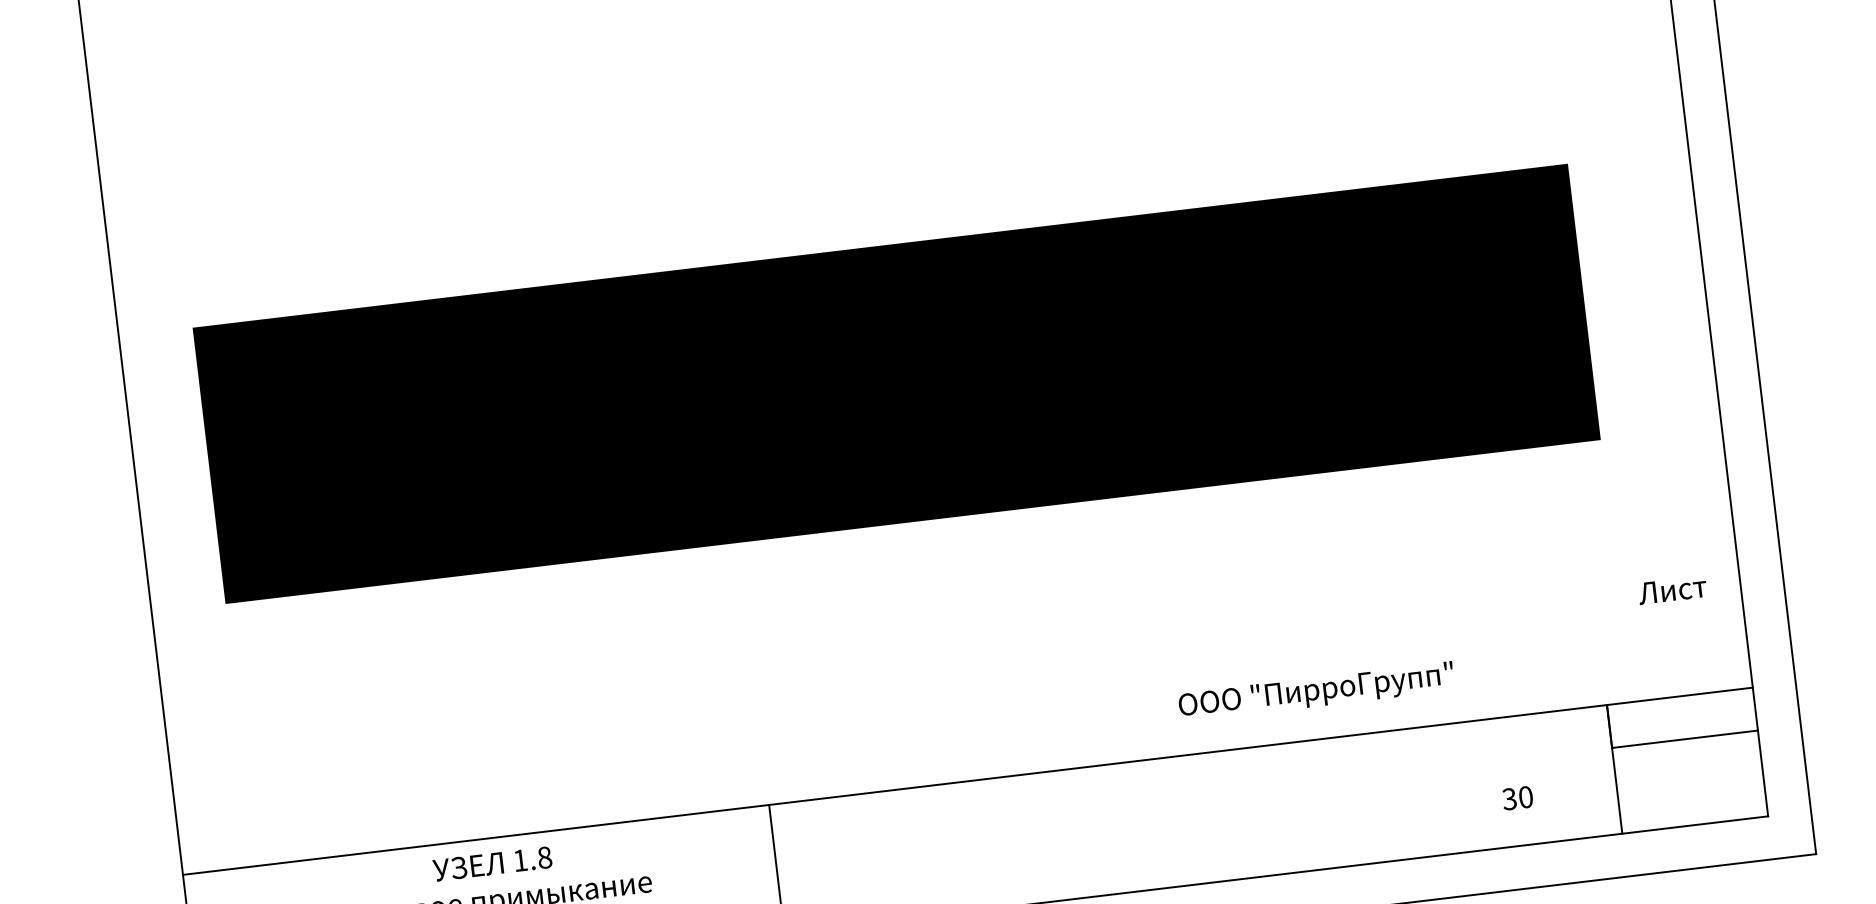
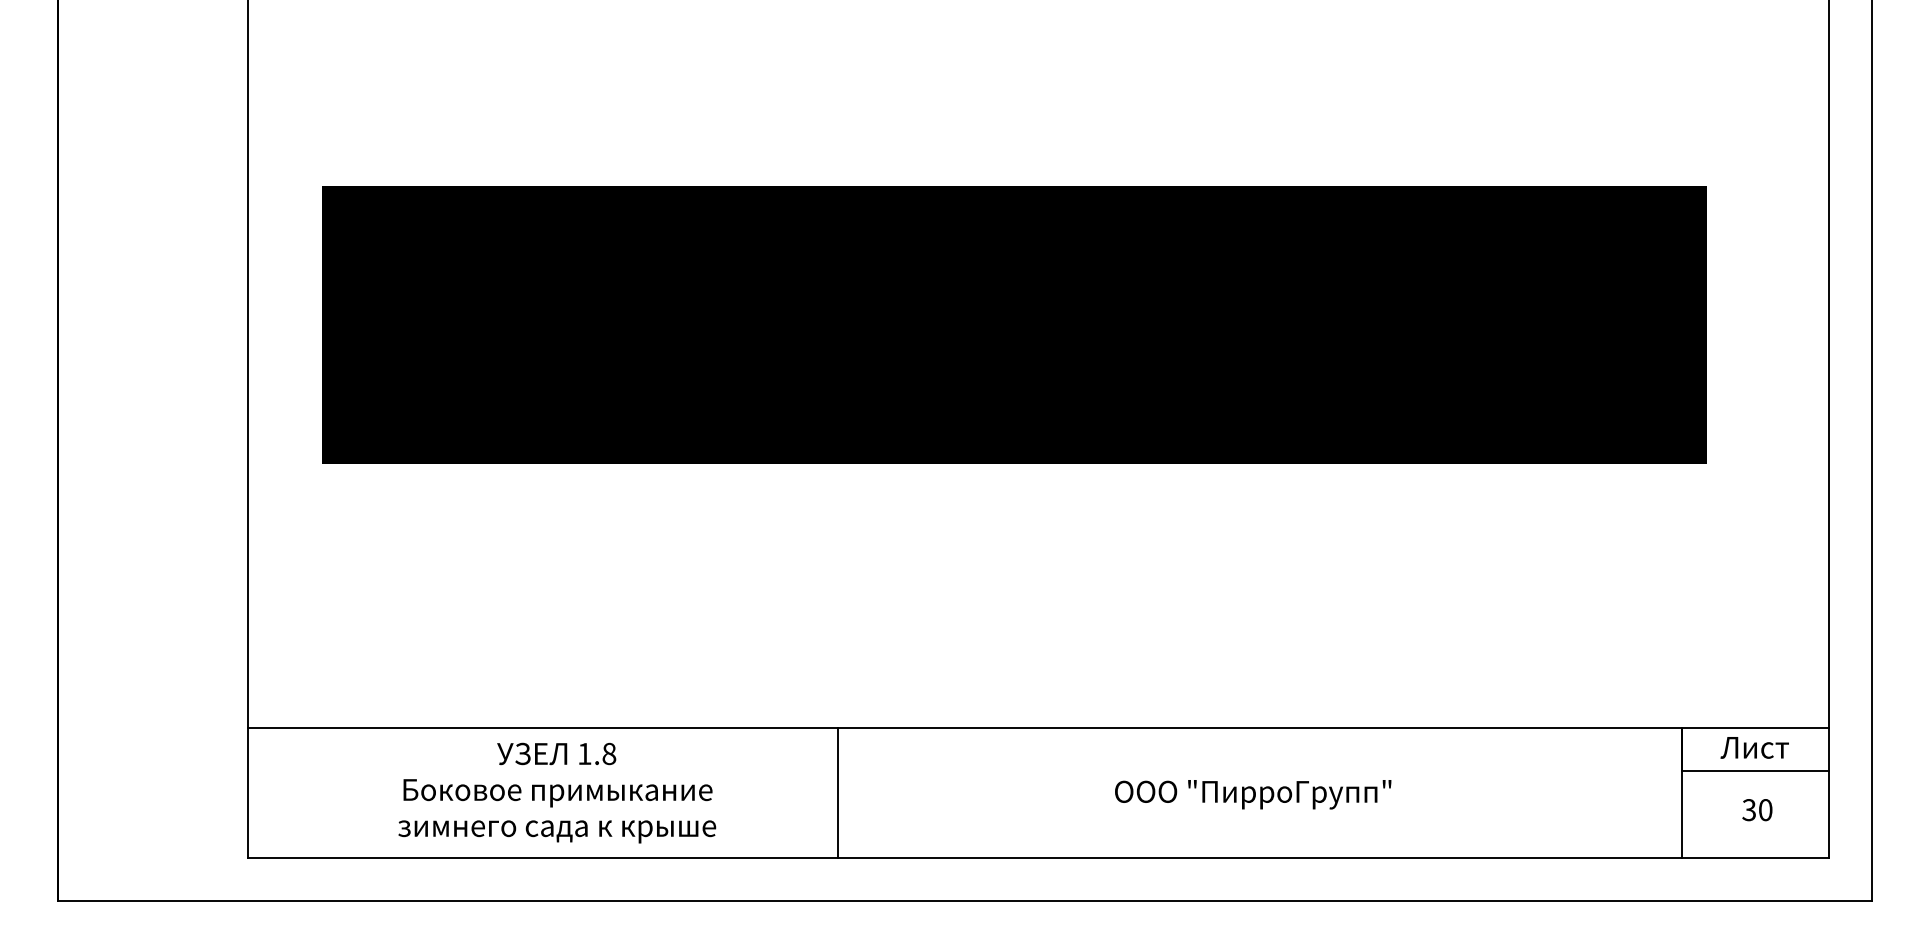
text: (1672, 589) -> (1754, 747), moved
text: (1316, 691) -> (1253, 794), moved
text: (1517, 798) -> (1757, 810), moved

